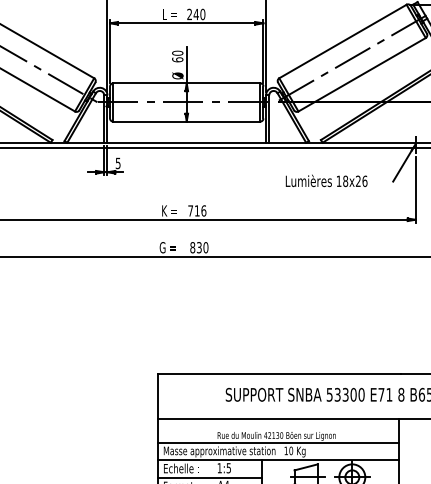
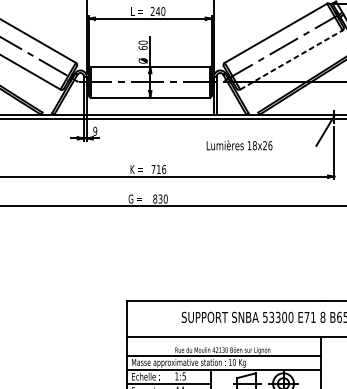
line: (362, 74) -> (291, 59), solid -> dashed
text: (117, 162) -> (94, 130), 5 -> 9
text: (326, 180) -> (239, 145), moved

